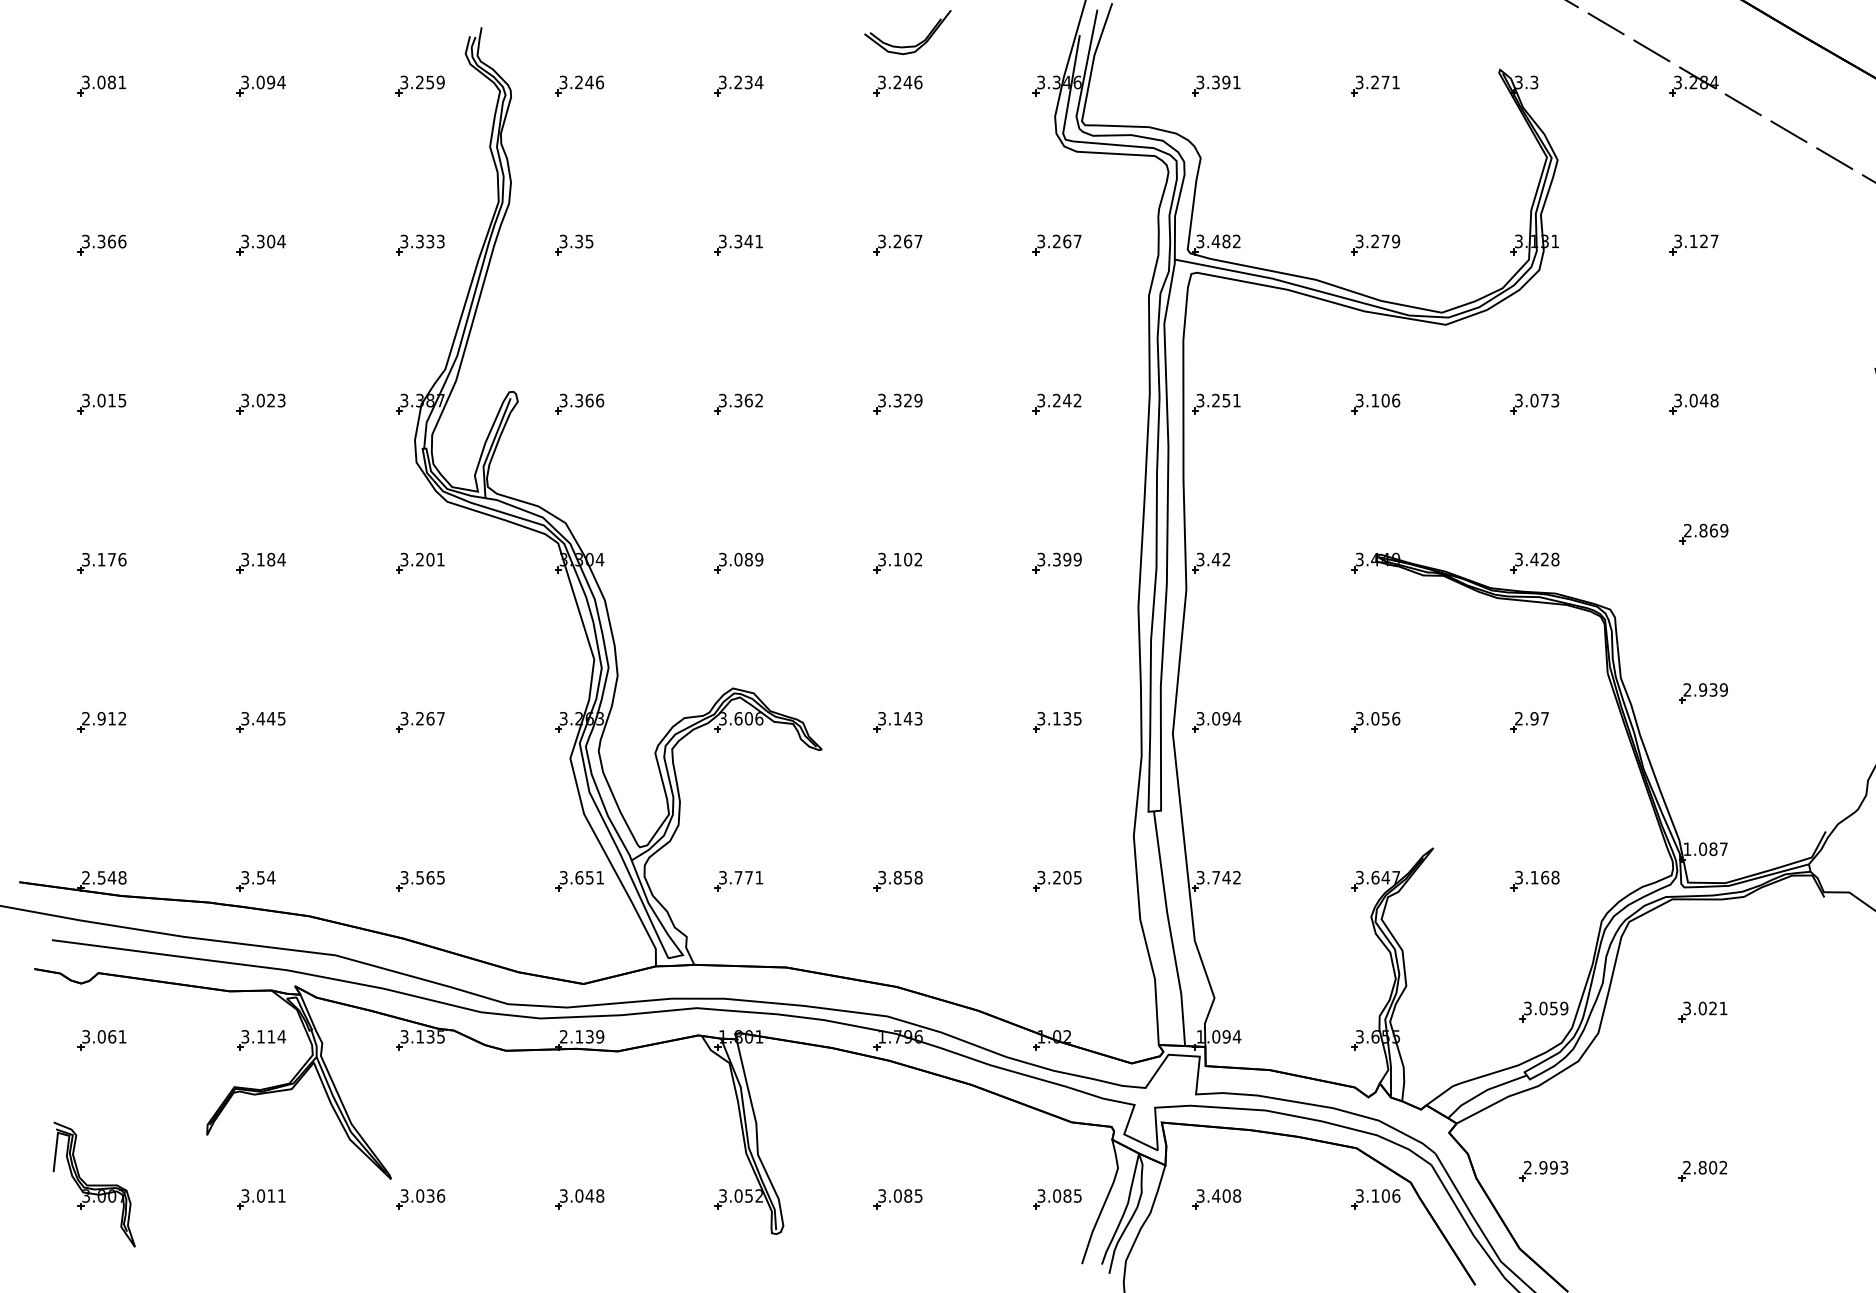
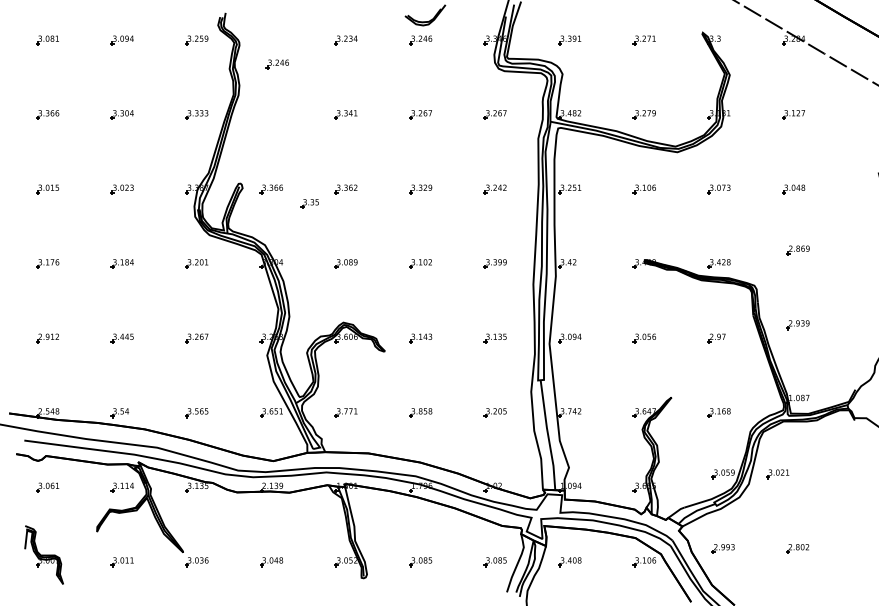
part: (577, 86) -> (276, 64), moved
part: (573, 244) -> (309, 203), moved
part: (1702, 1012) -> (777, 474), moved

